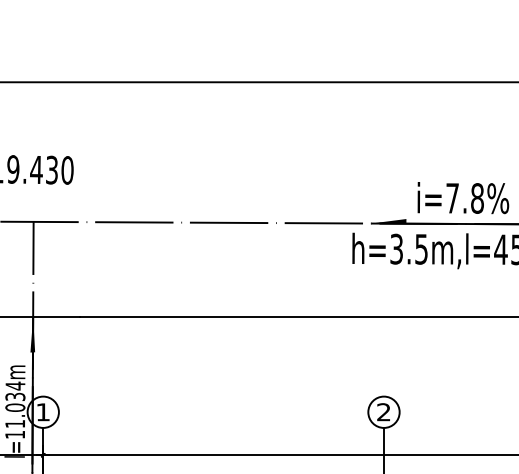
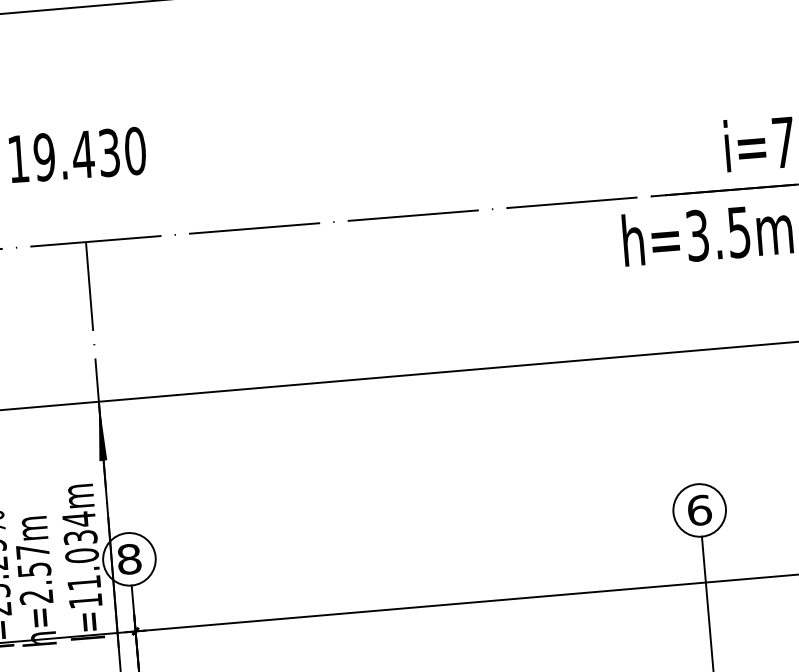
fill: (388, 221) -> (679, 190), removed
text: (43, 412) -> (129, 559), 1 -> 8
text: (384, 412) -> (700, 510), 2 -> 6

